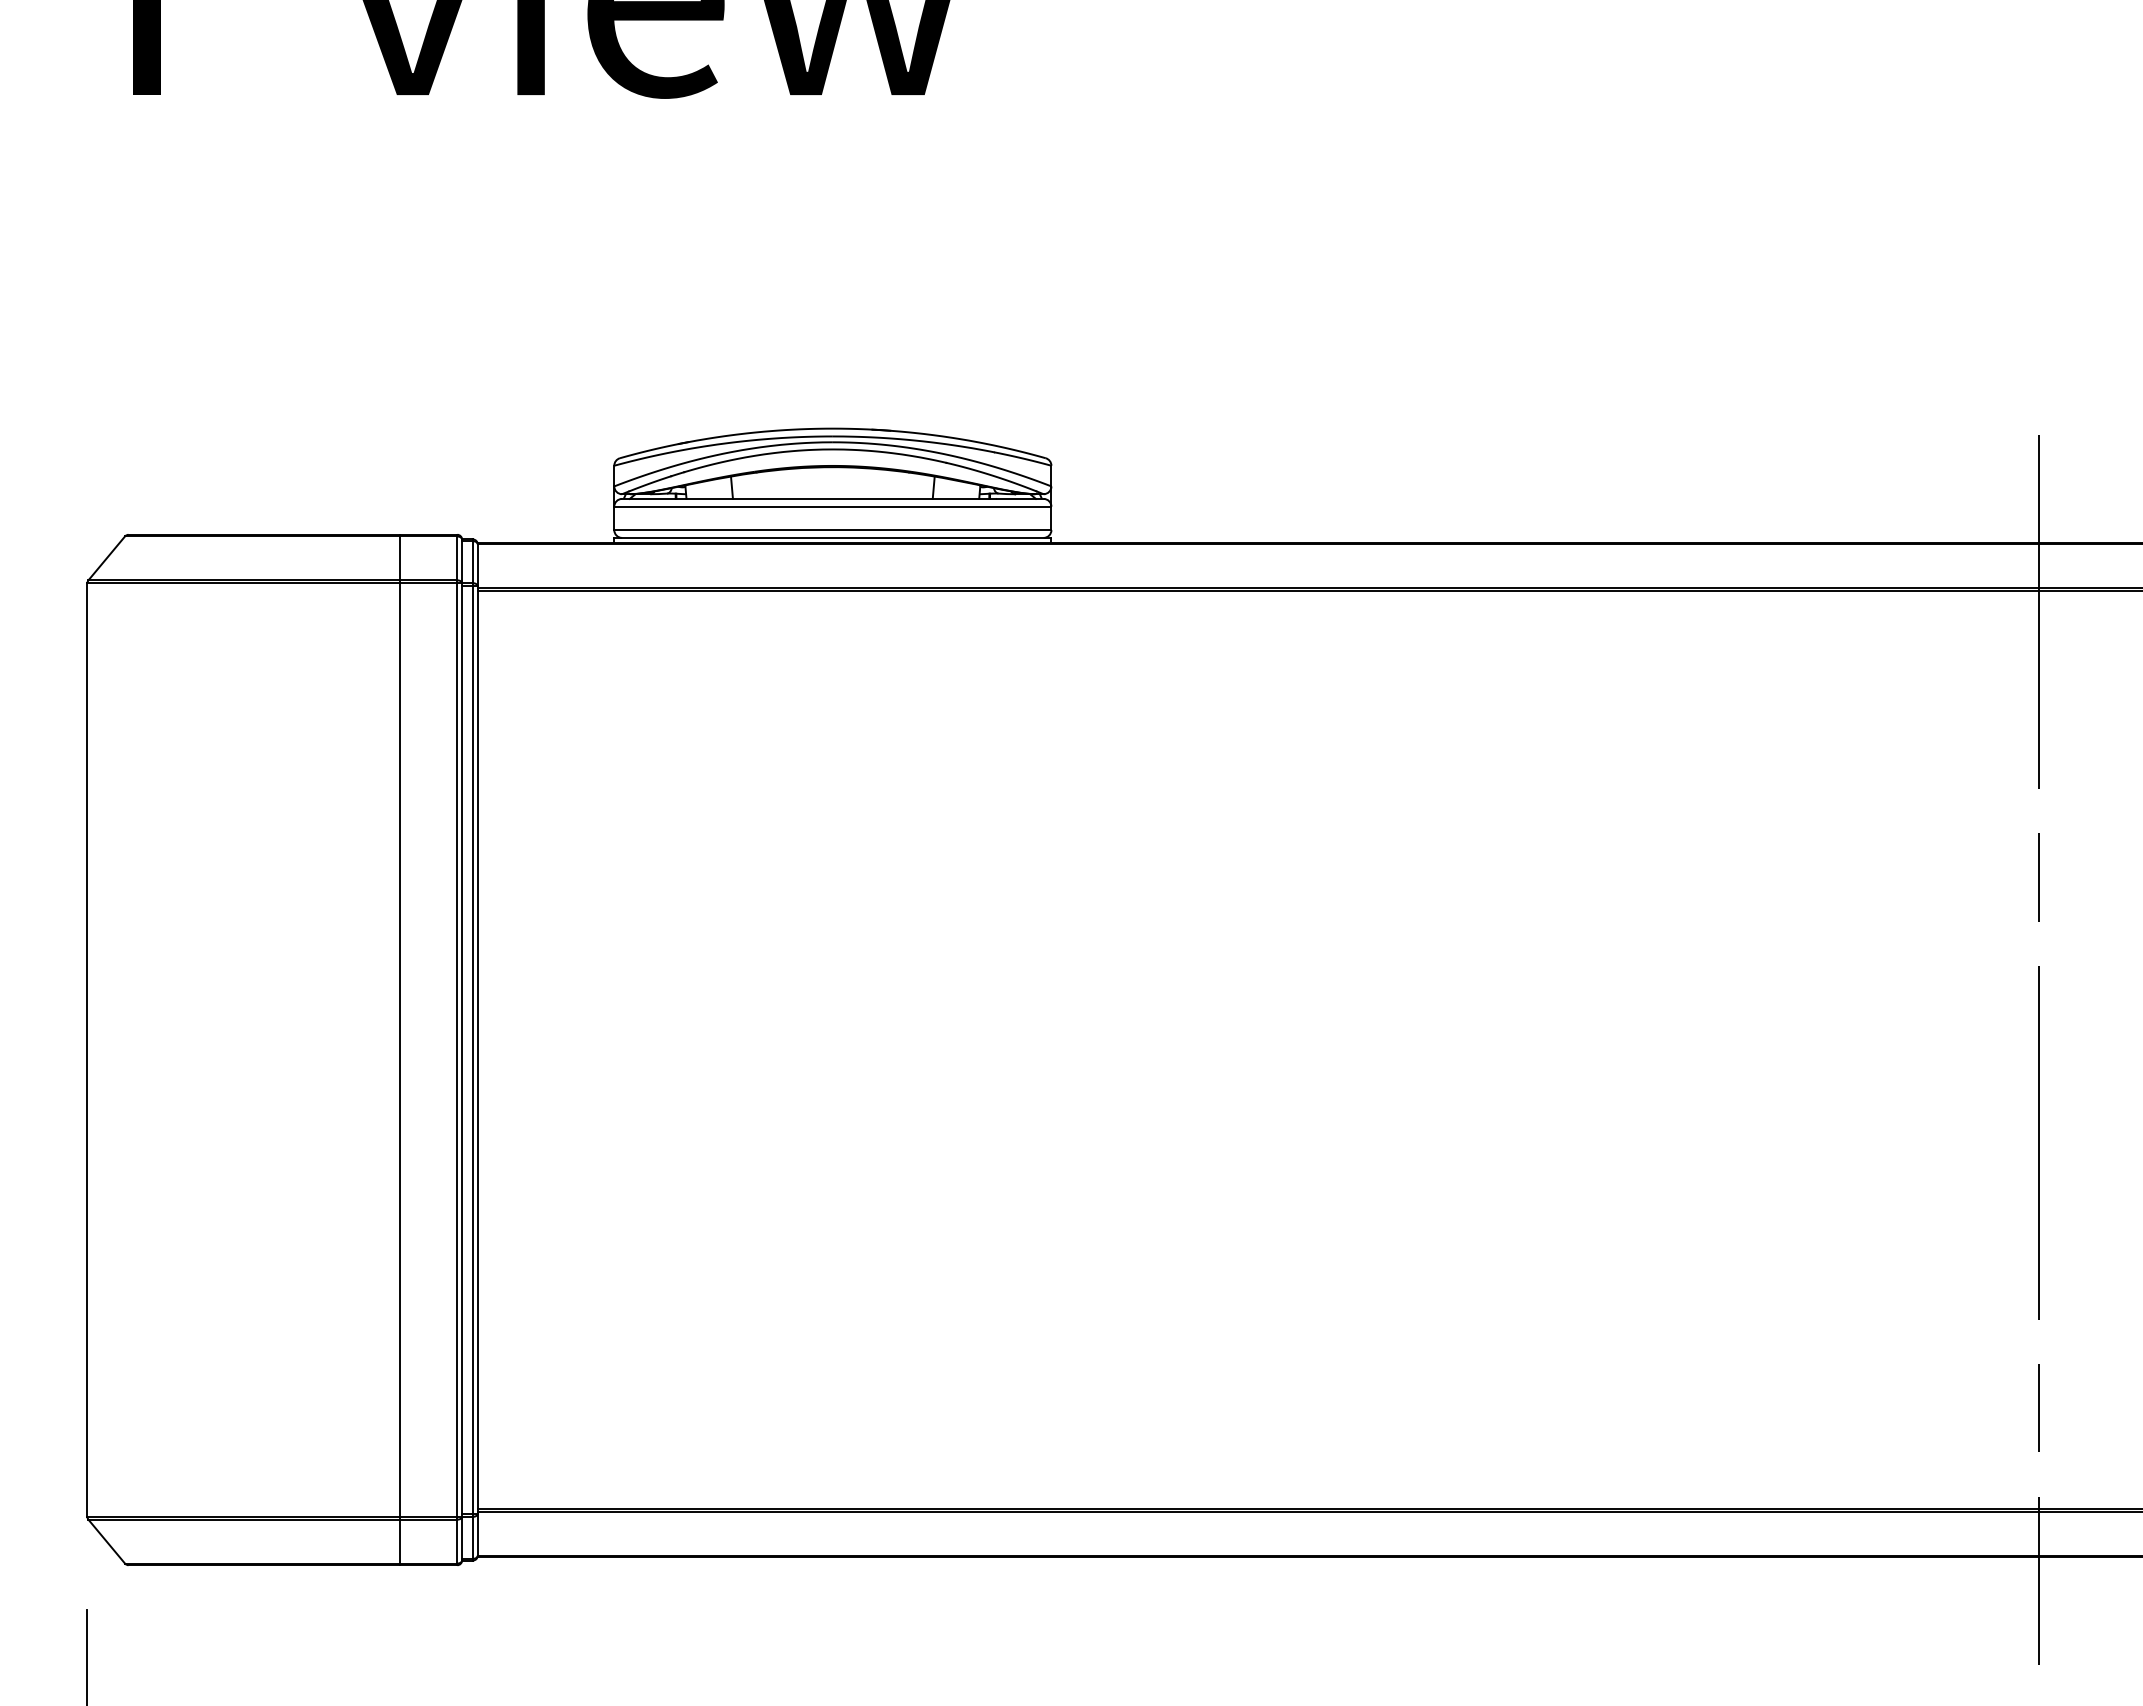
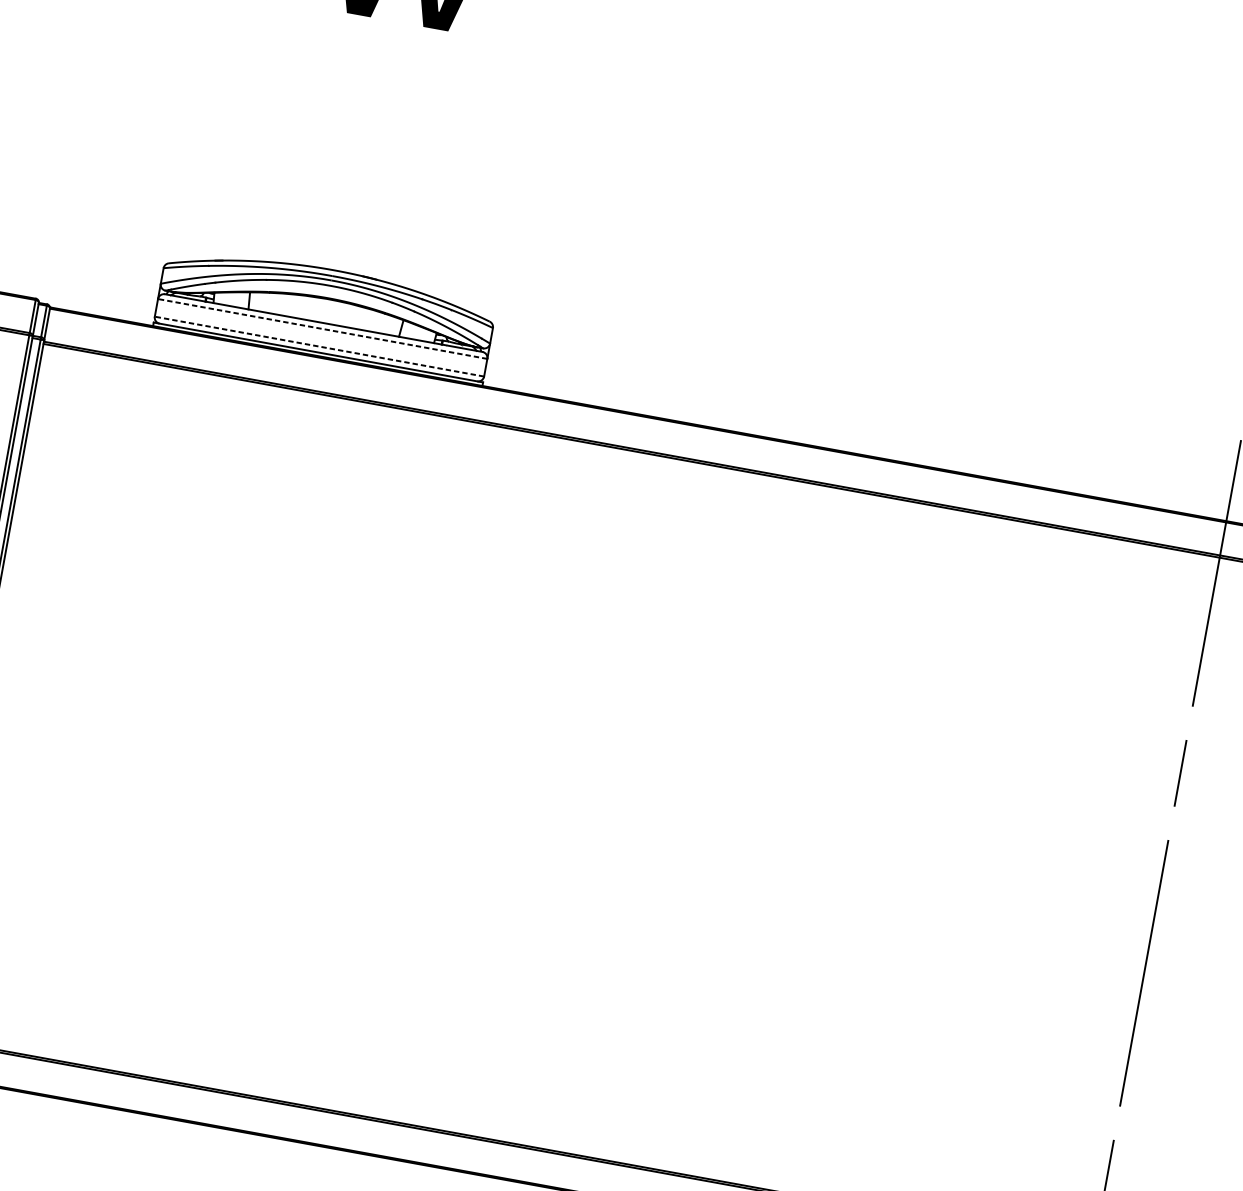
line: (832, 506) -> (322, 328), solid -> dashed
line: (832, 530) -> (319, 346), solid -> dashed

